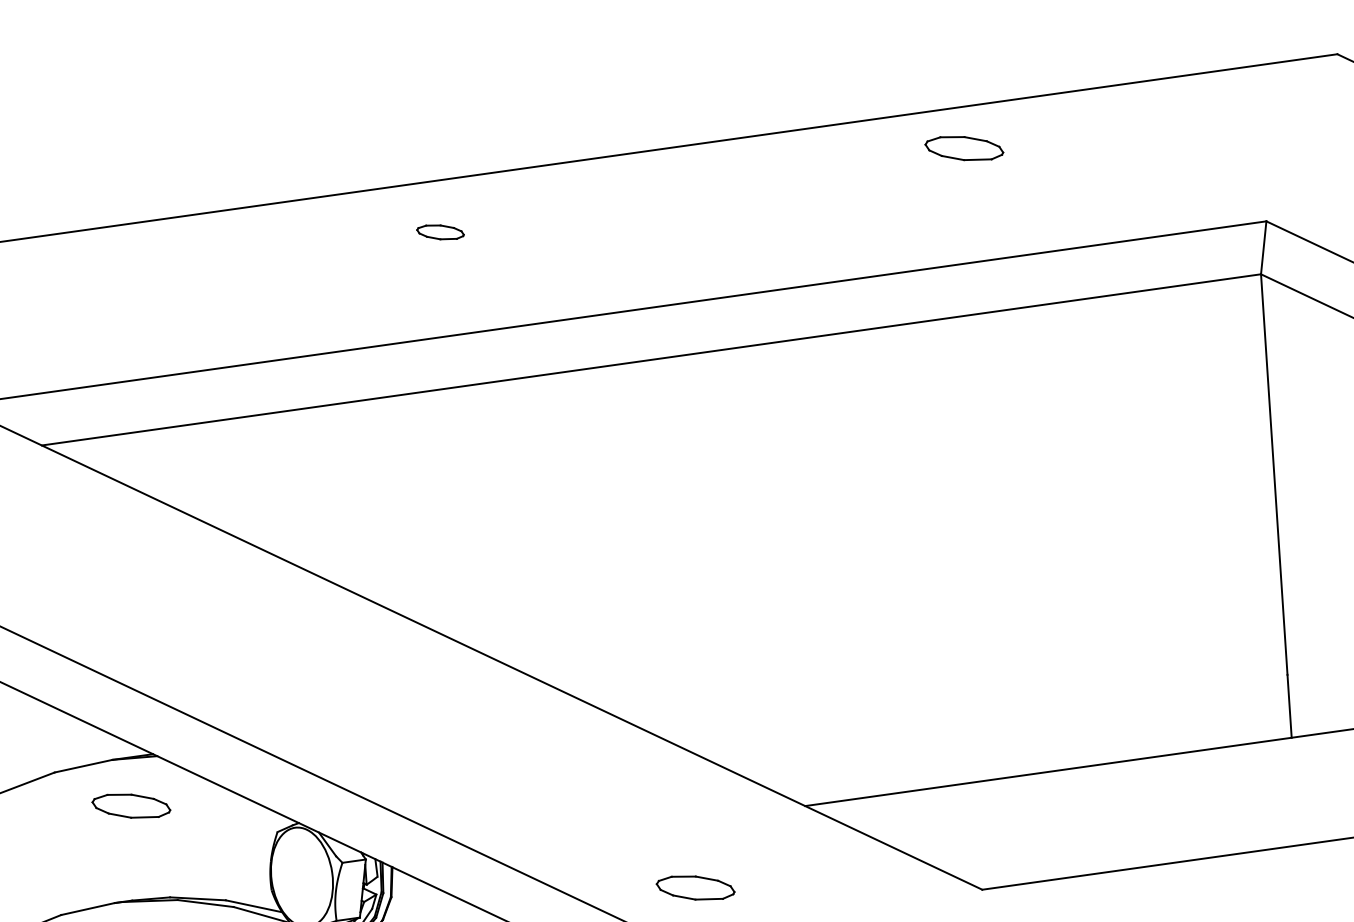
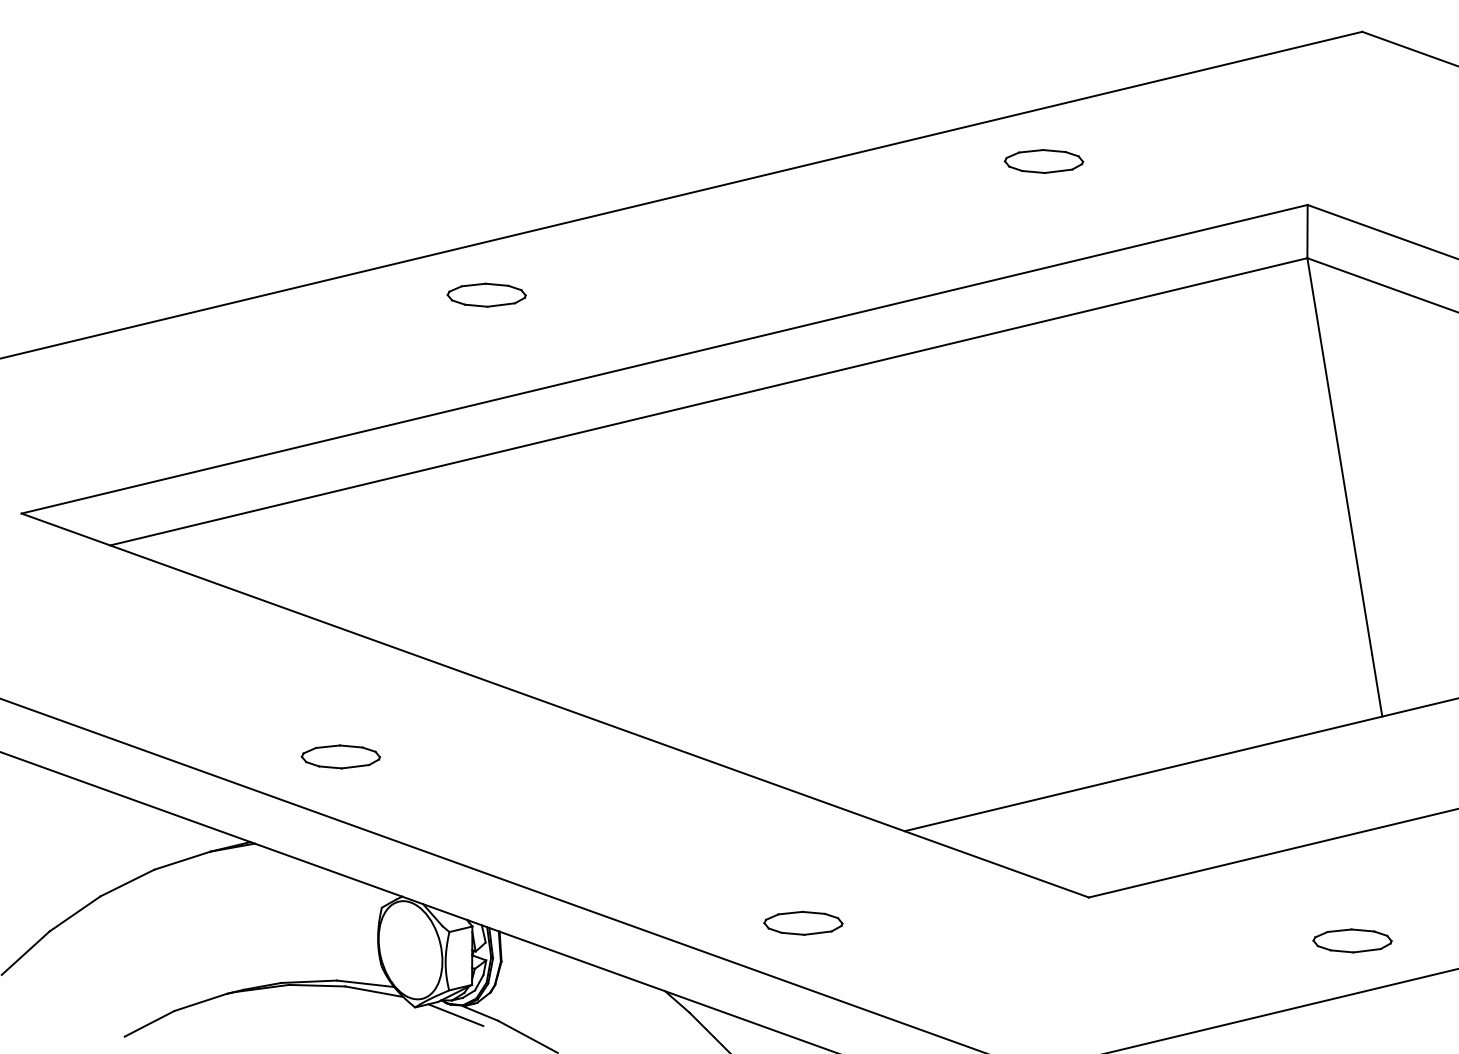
part: (963, 148) -> (1043, 161), moved
part: (440, 231) -> (486, 294), size x1.67
part: (131, 805) -> (340, 756), moved

